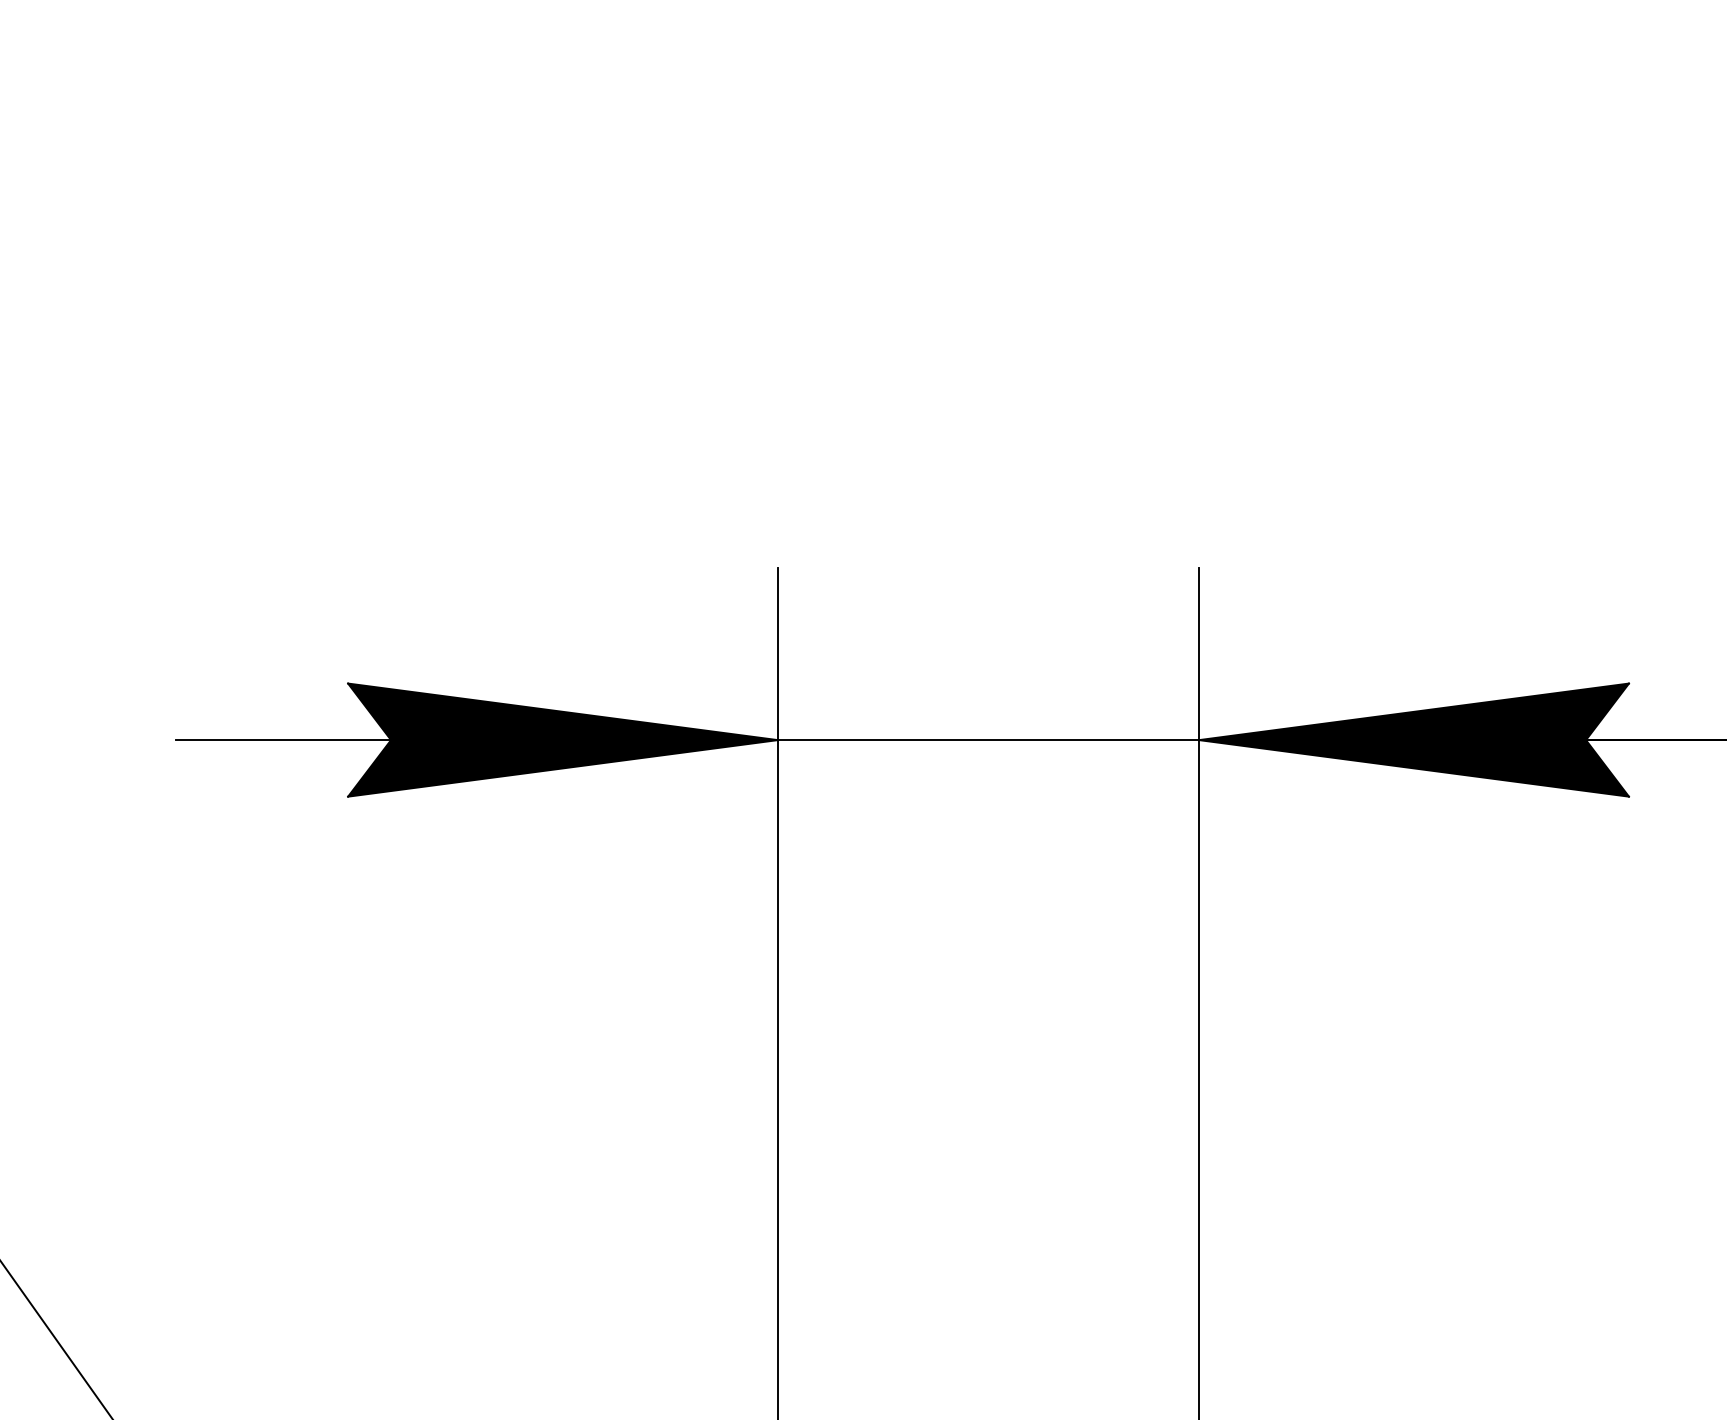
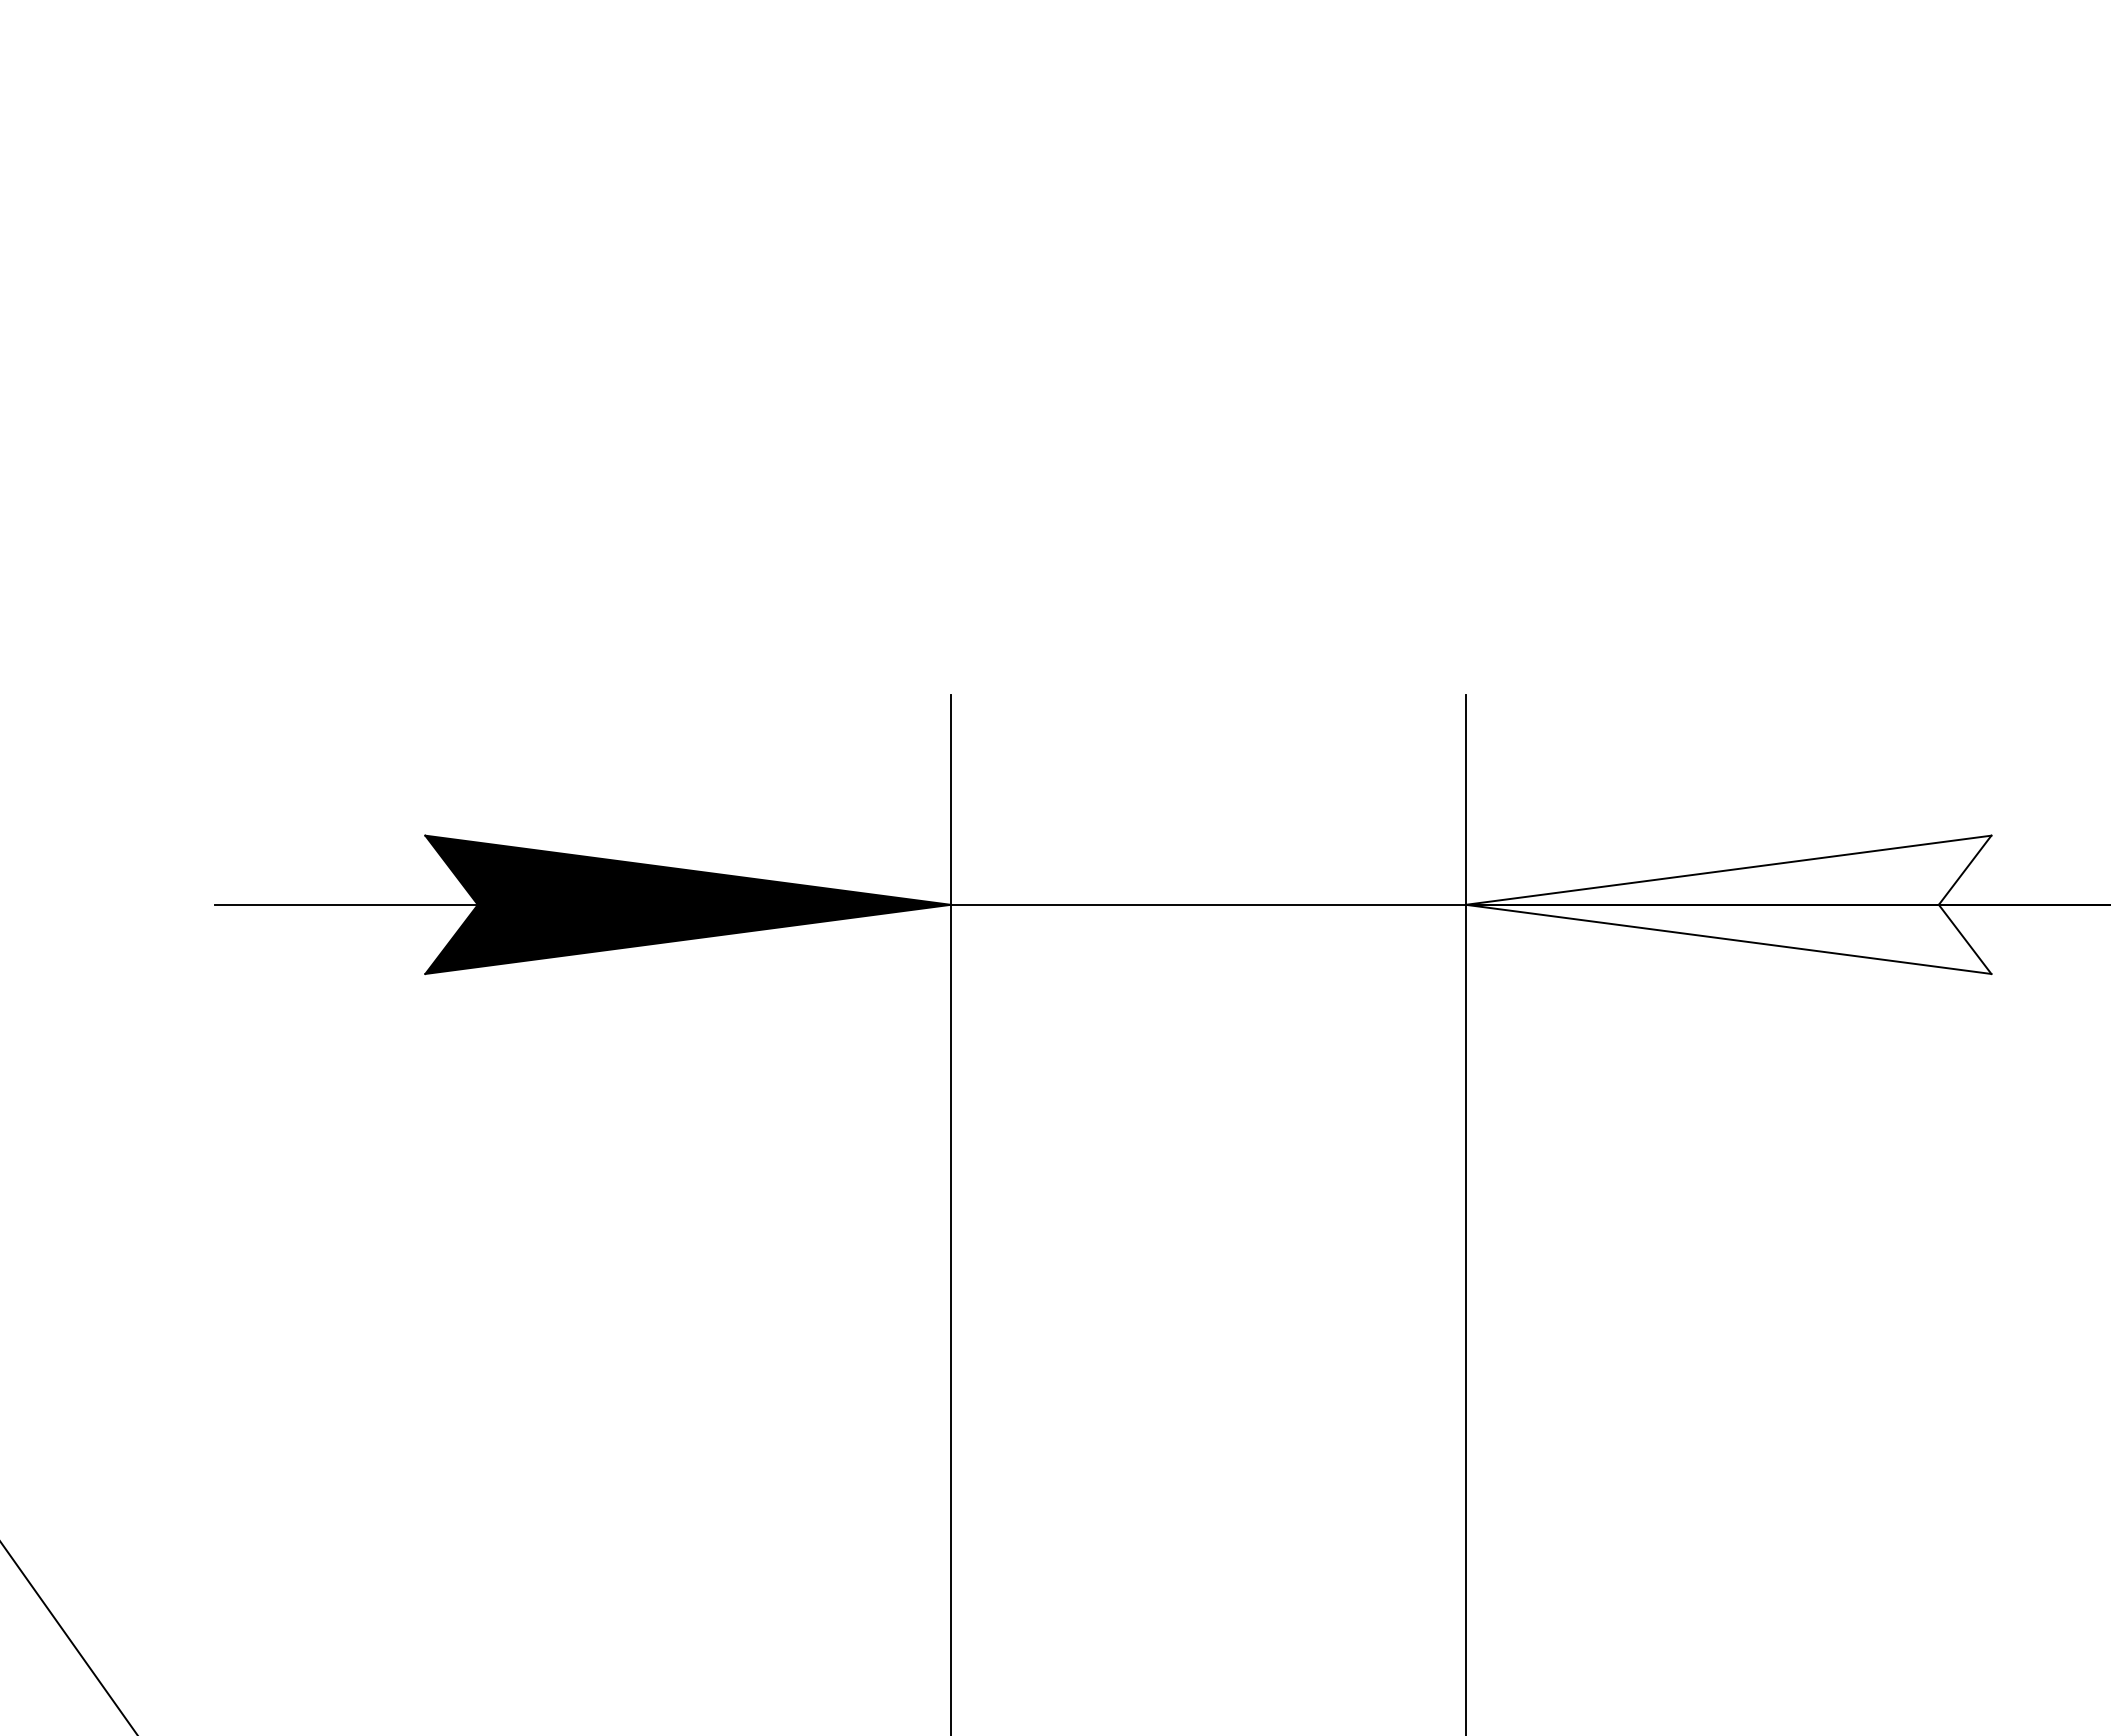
fill: (1413, 739) -> (1728, 904), removed

